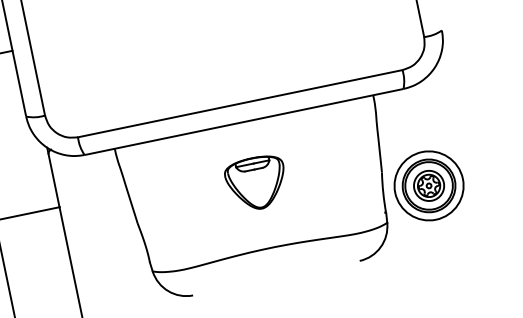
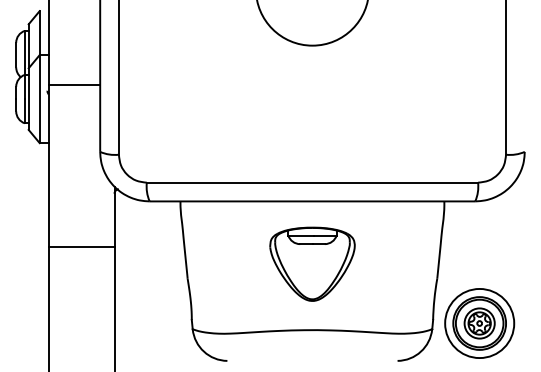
part: (256, 182) -> (312, 263), size x1.43
part: (428, 185) -> (479, 323), moved

